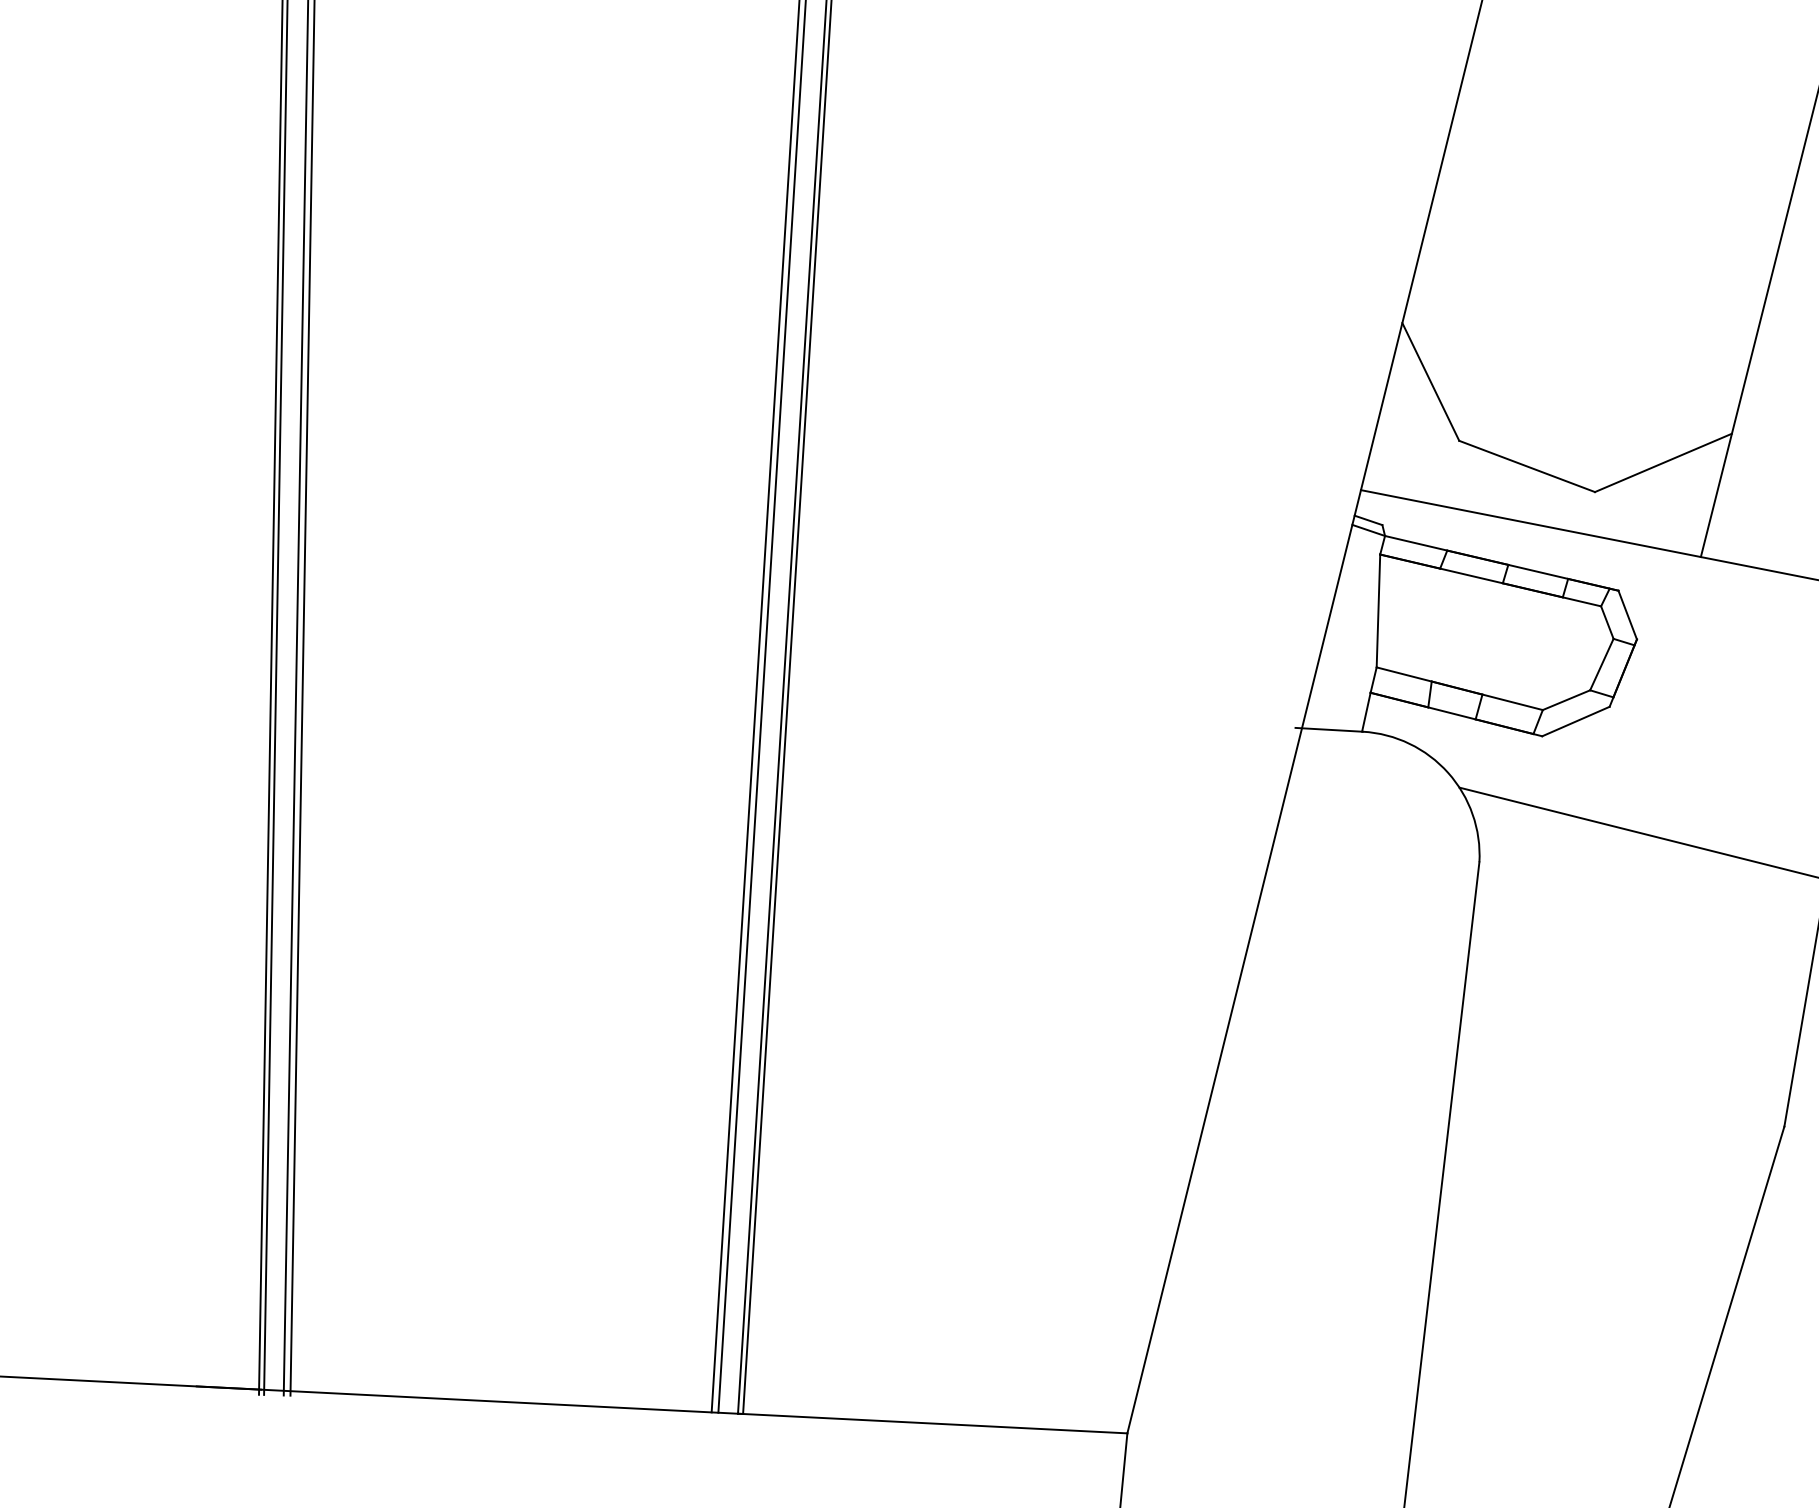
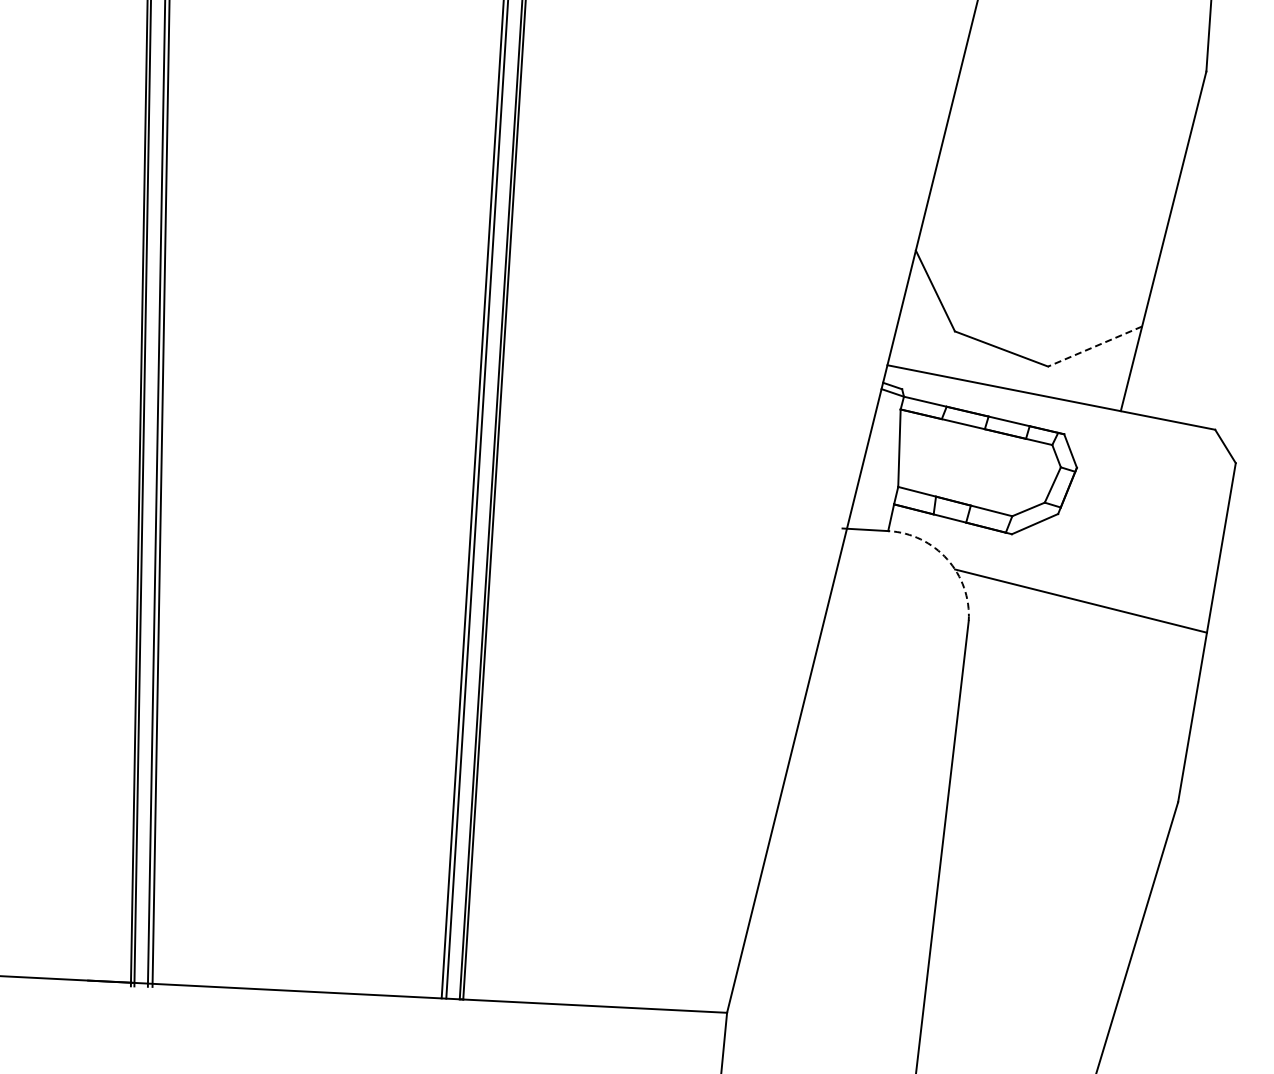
line: (1662, 462) -> (1094, 346), solid -> dashed
arc: (1448, 773) -> (947, 559), solid -> dashed

